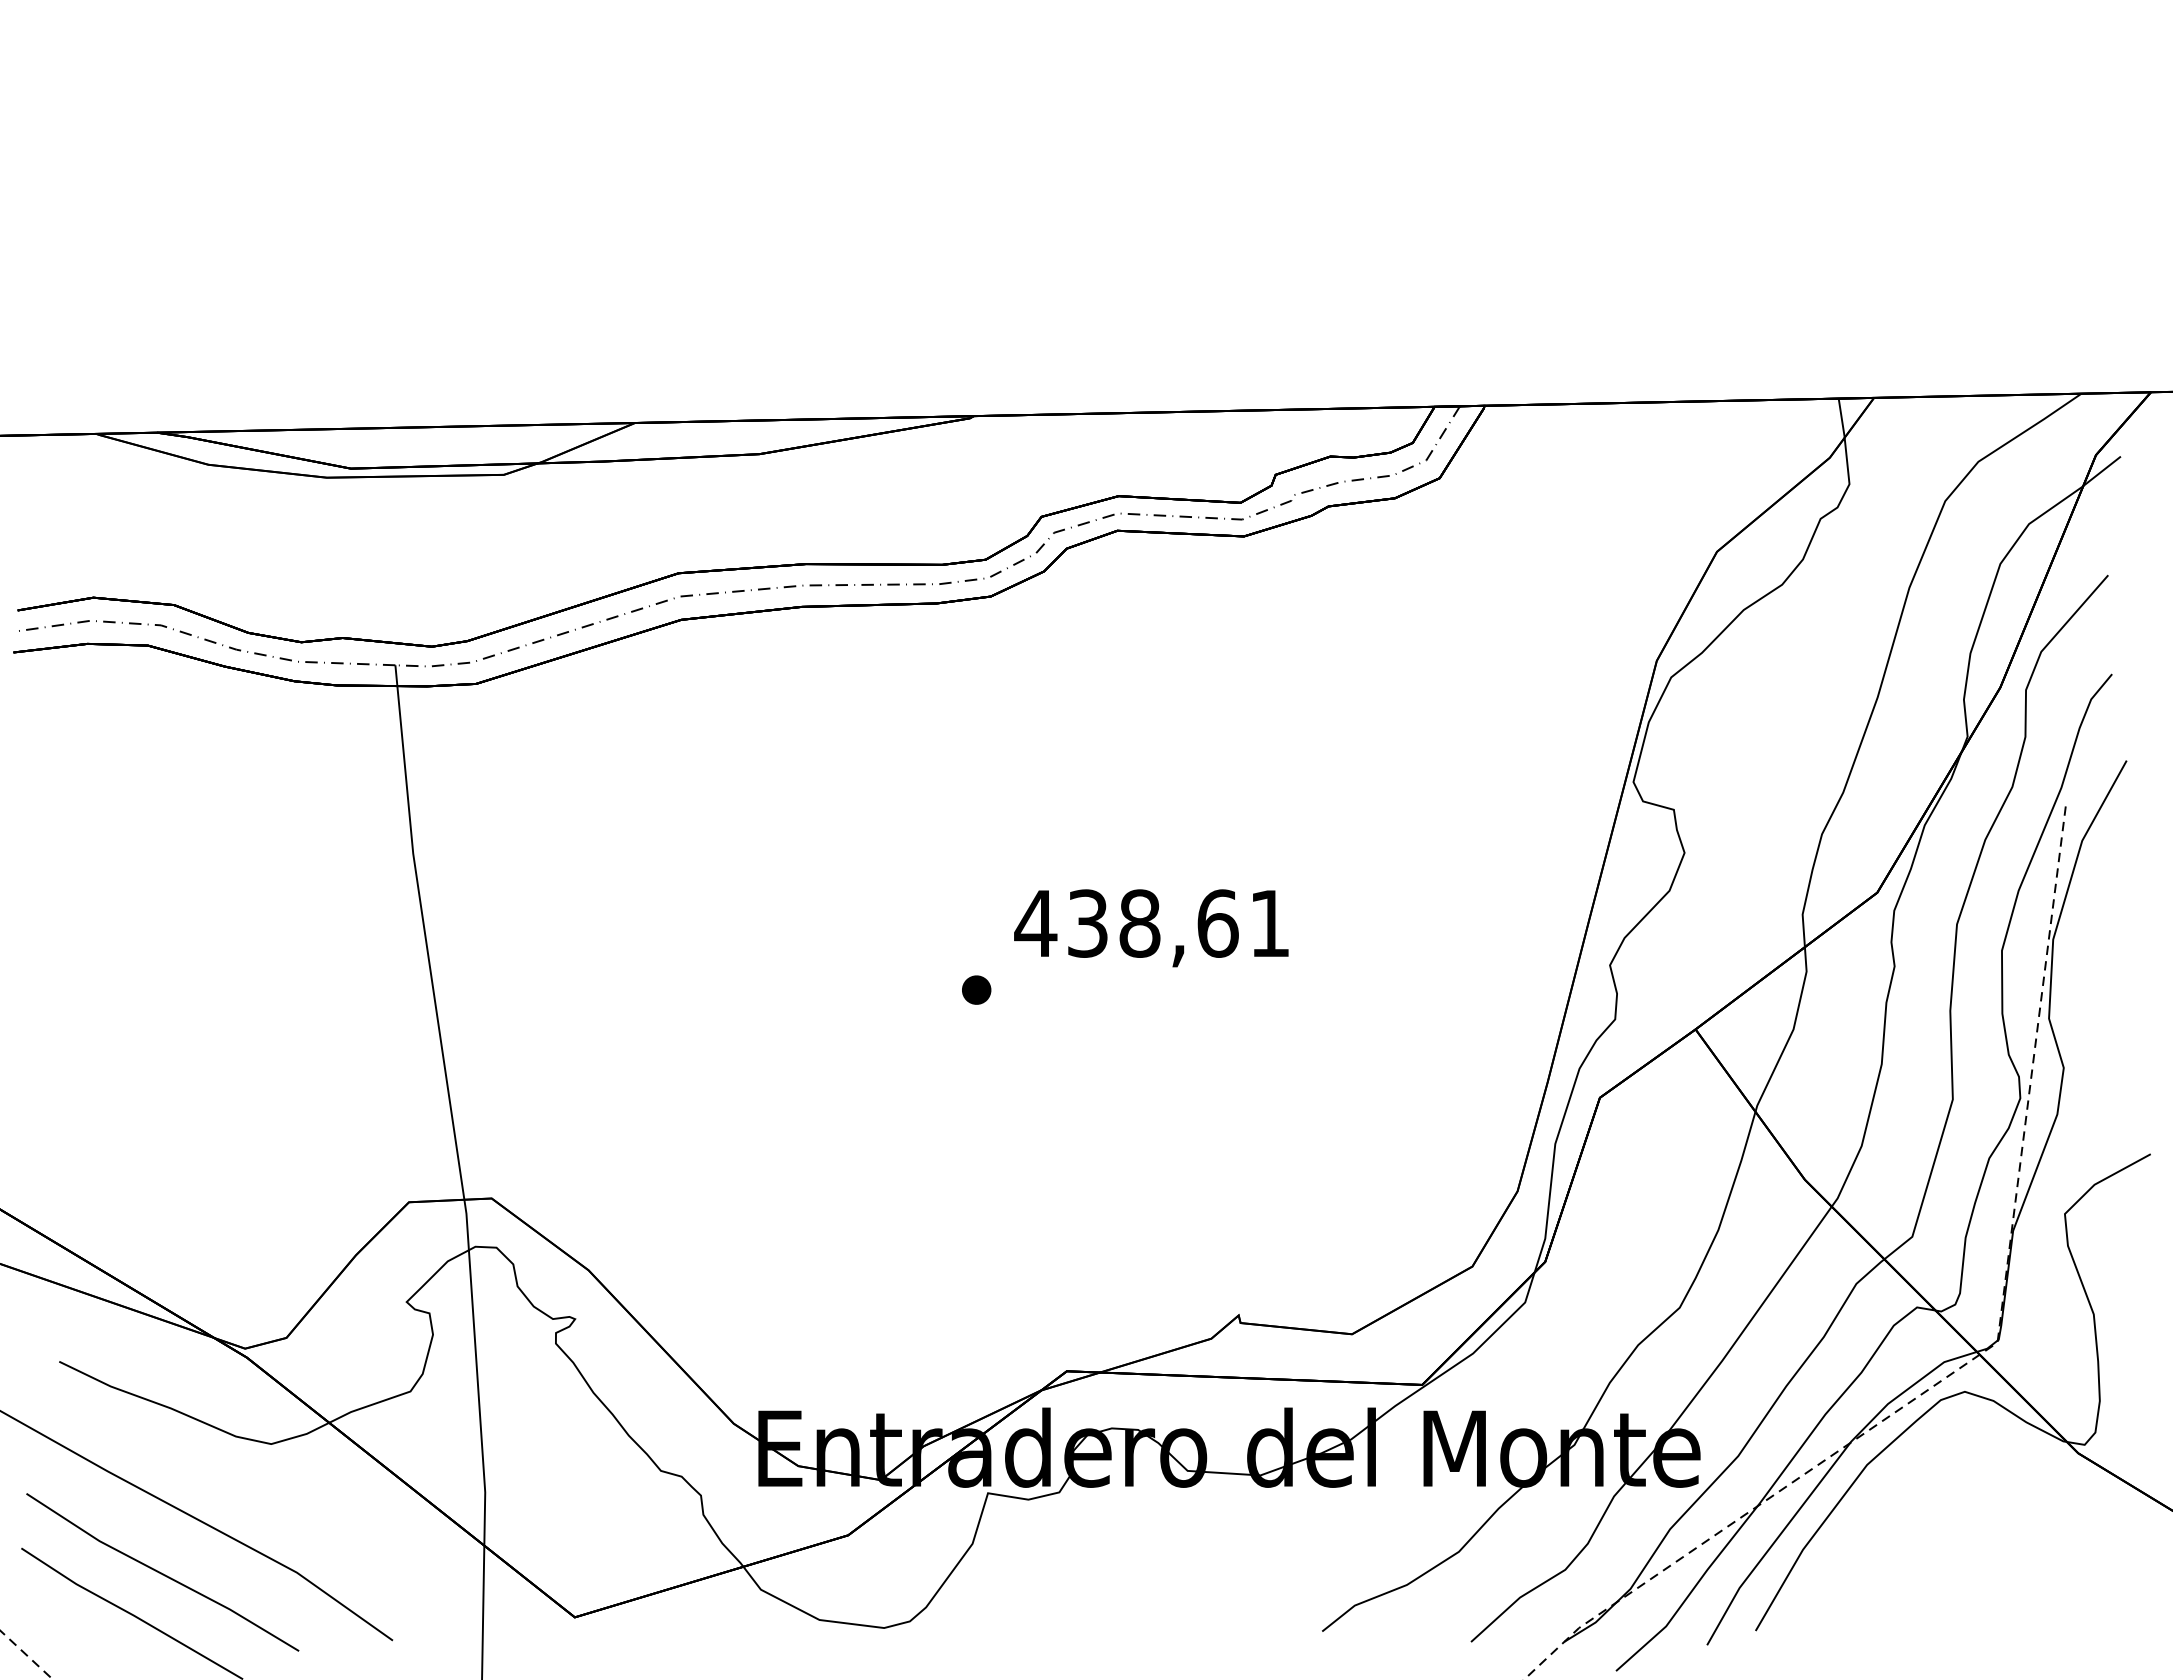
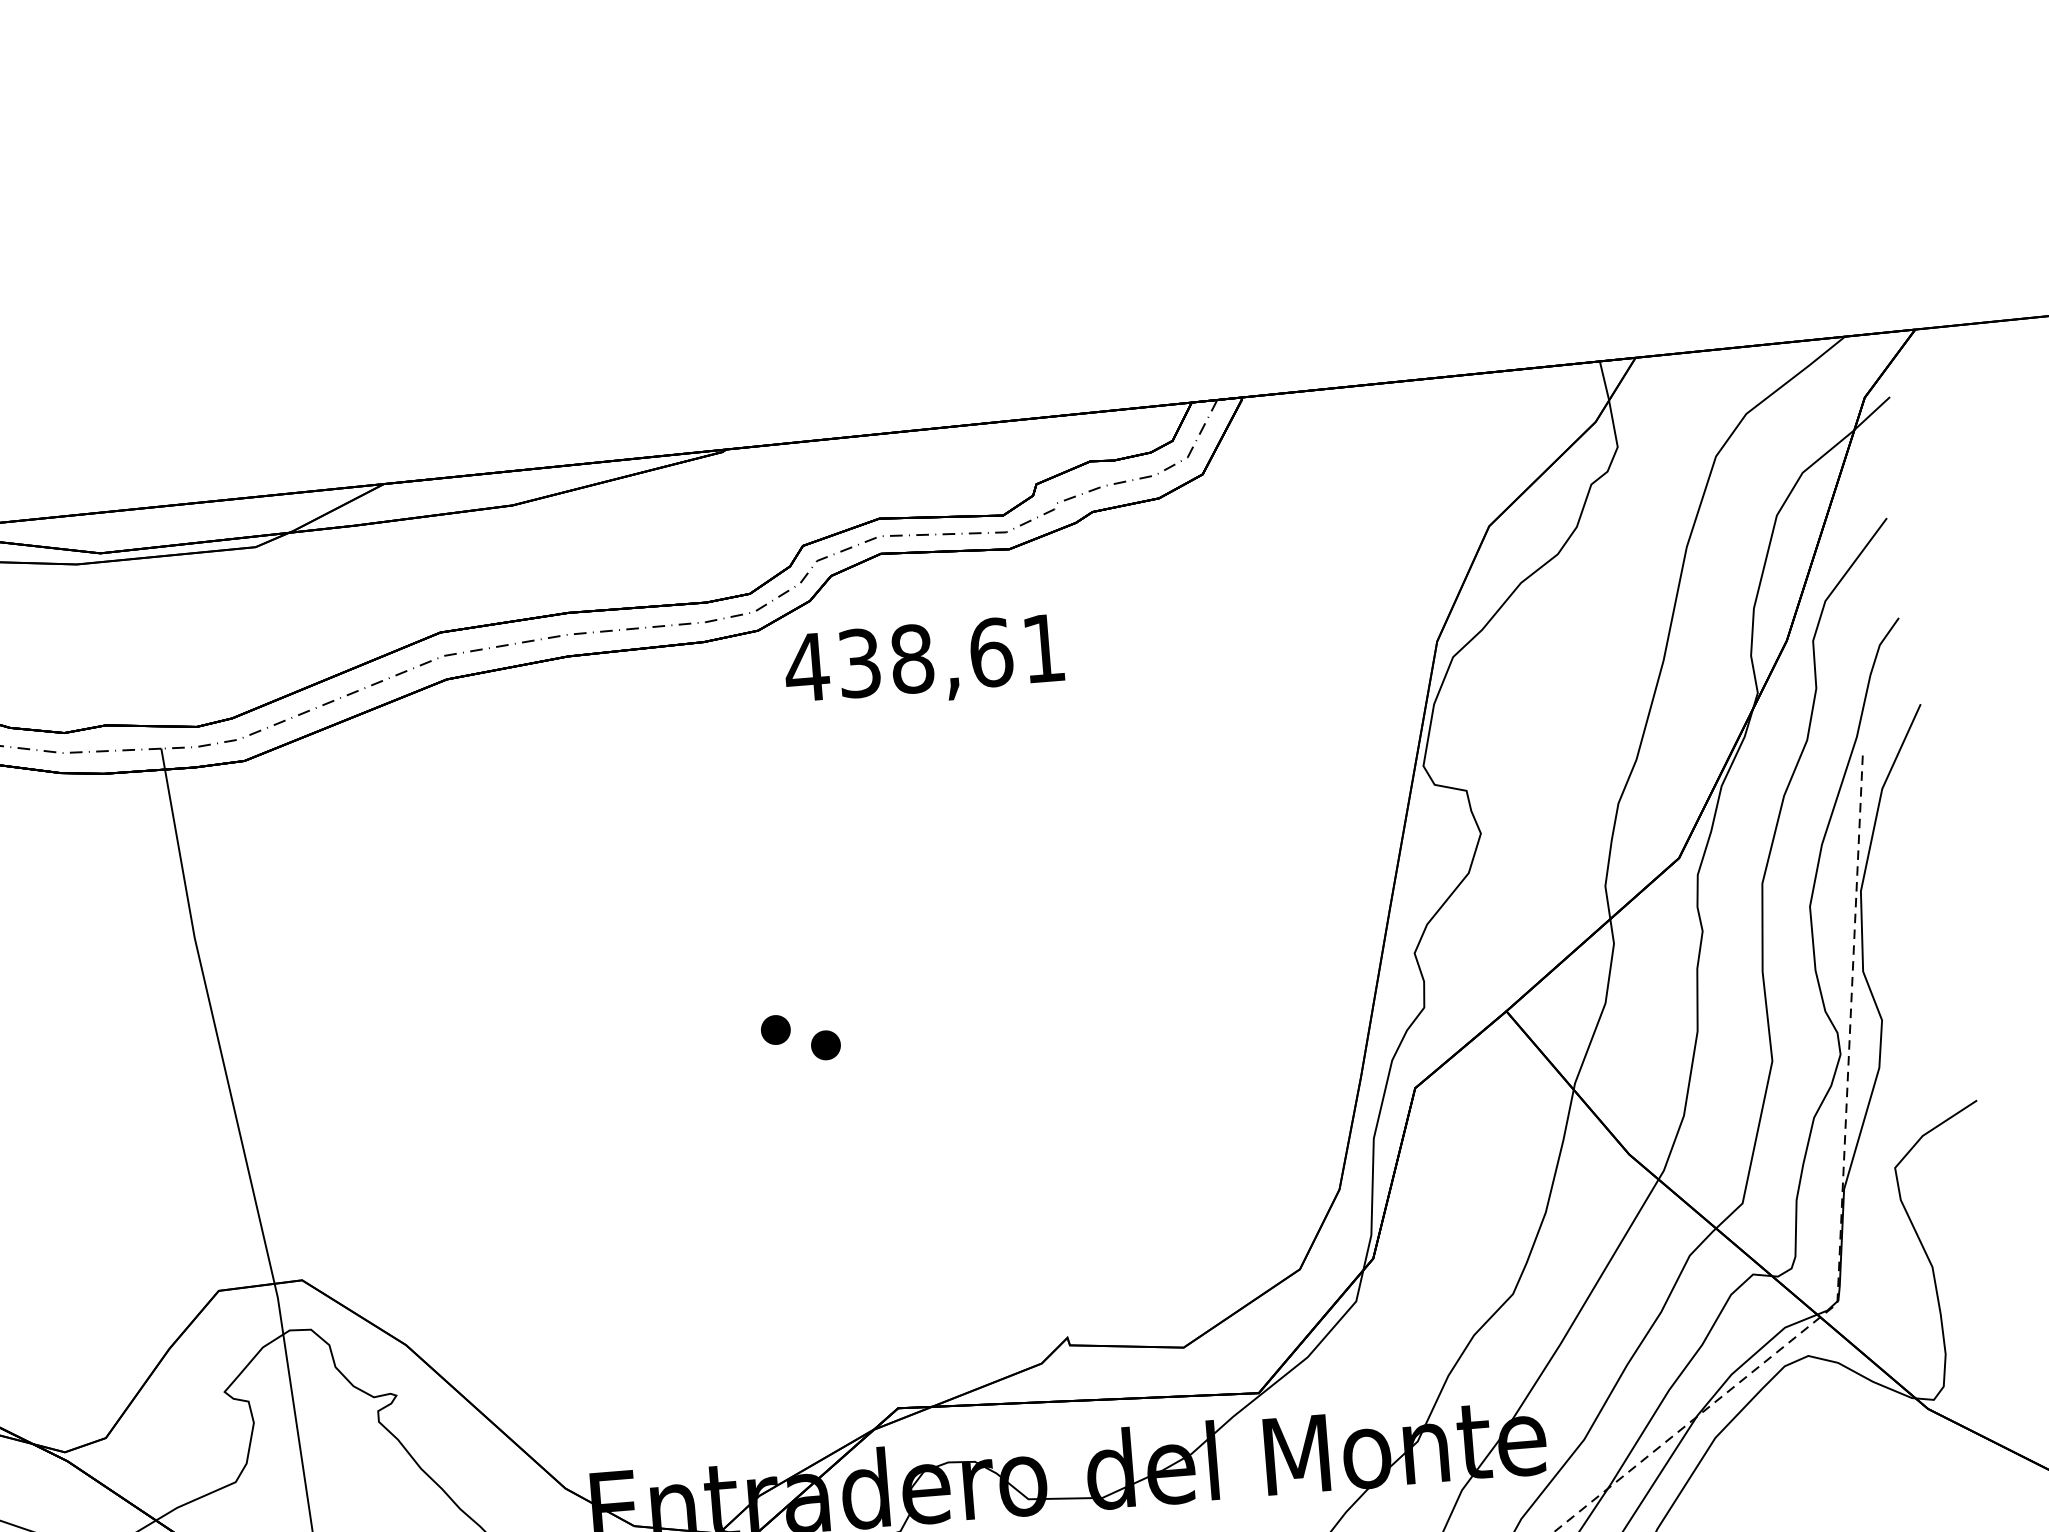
text: (1151, 928) -> (924, 663), moved
part: (1024, 1008) -> (825, 1044), added

